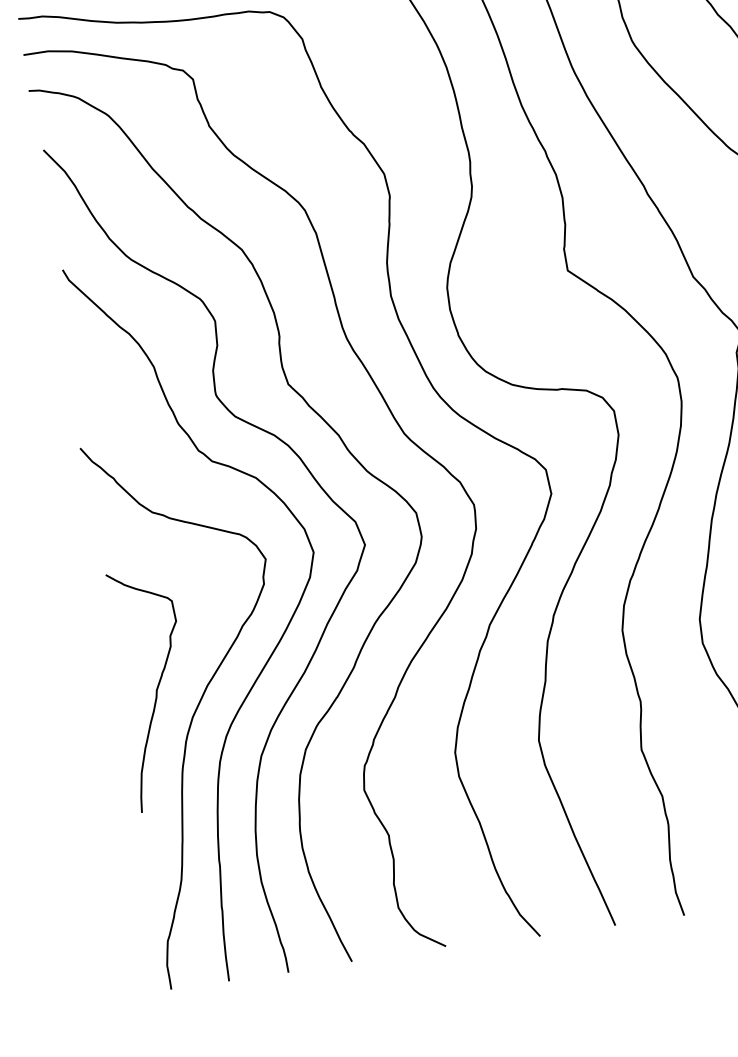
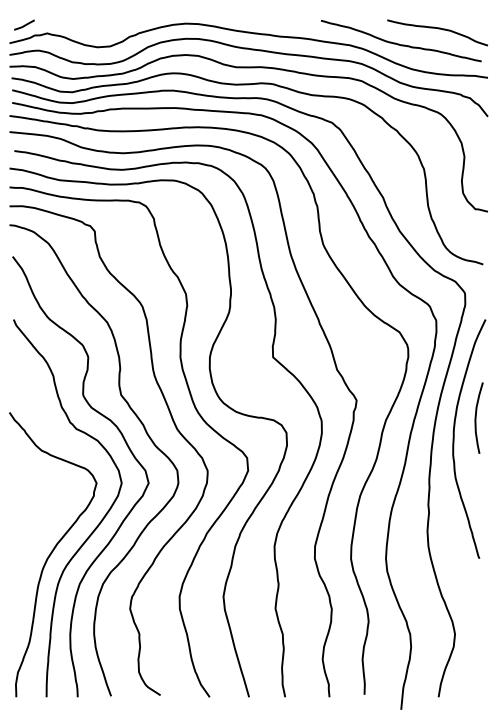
curve: (155, 688) -> (30, 541), removed

